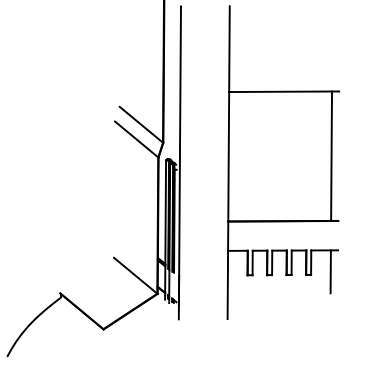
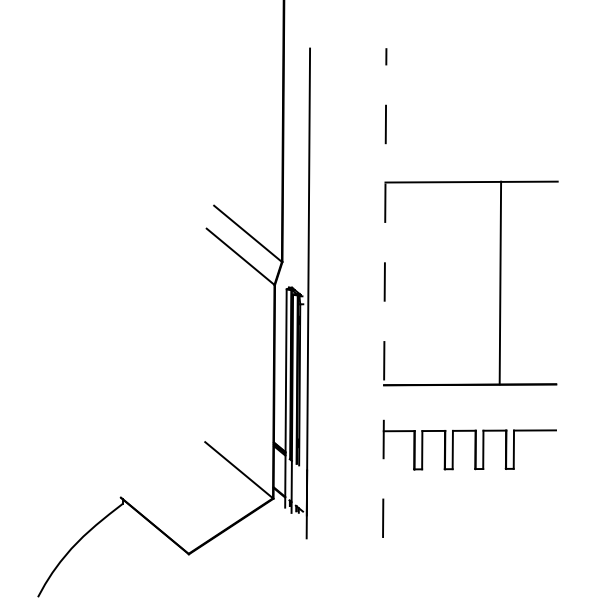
line: (331, 155) -> (500, 281), moved
line: (228, 162) -> (384, 292), solid -> dashed
line: (330, 271) -> (544, 463), removed

